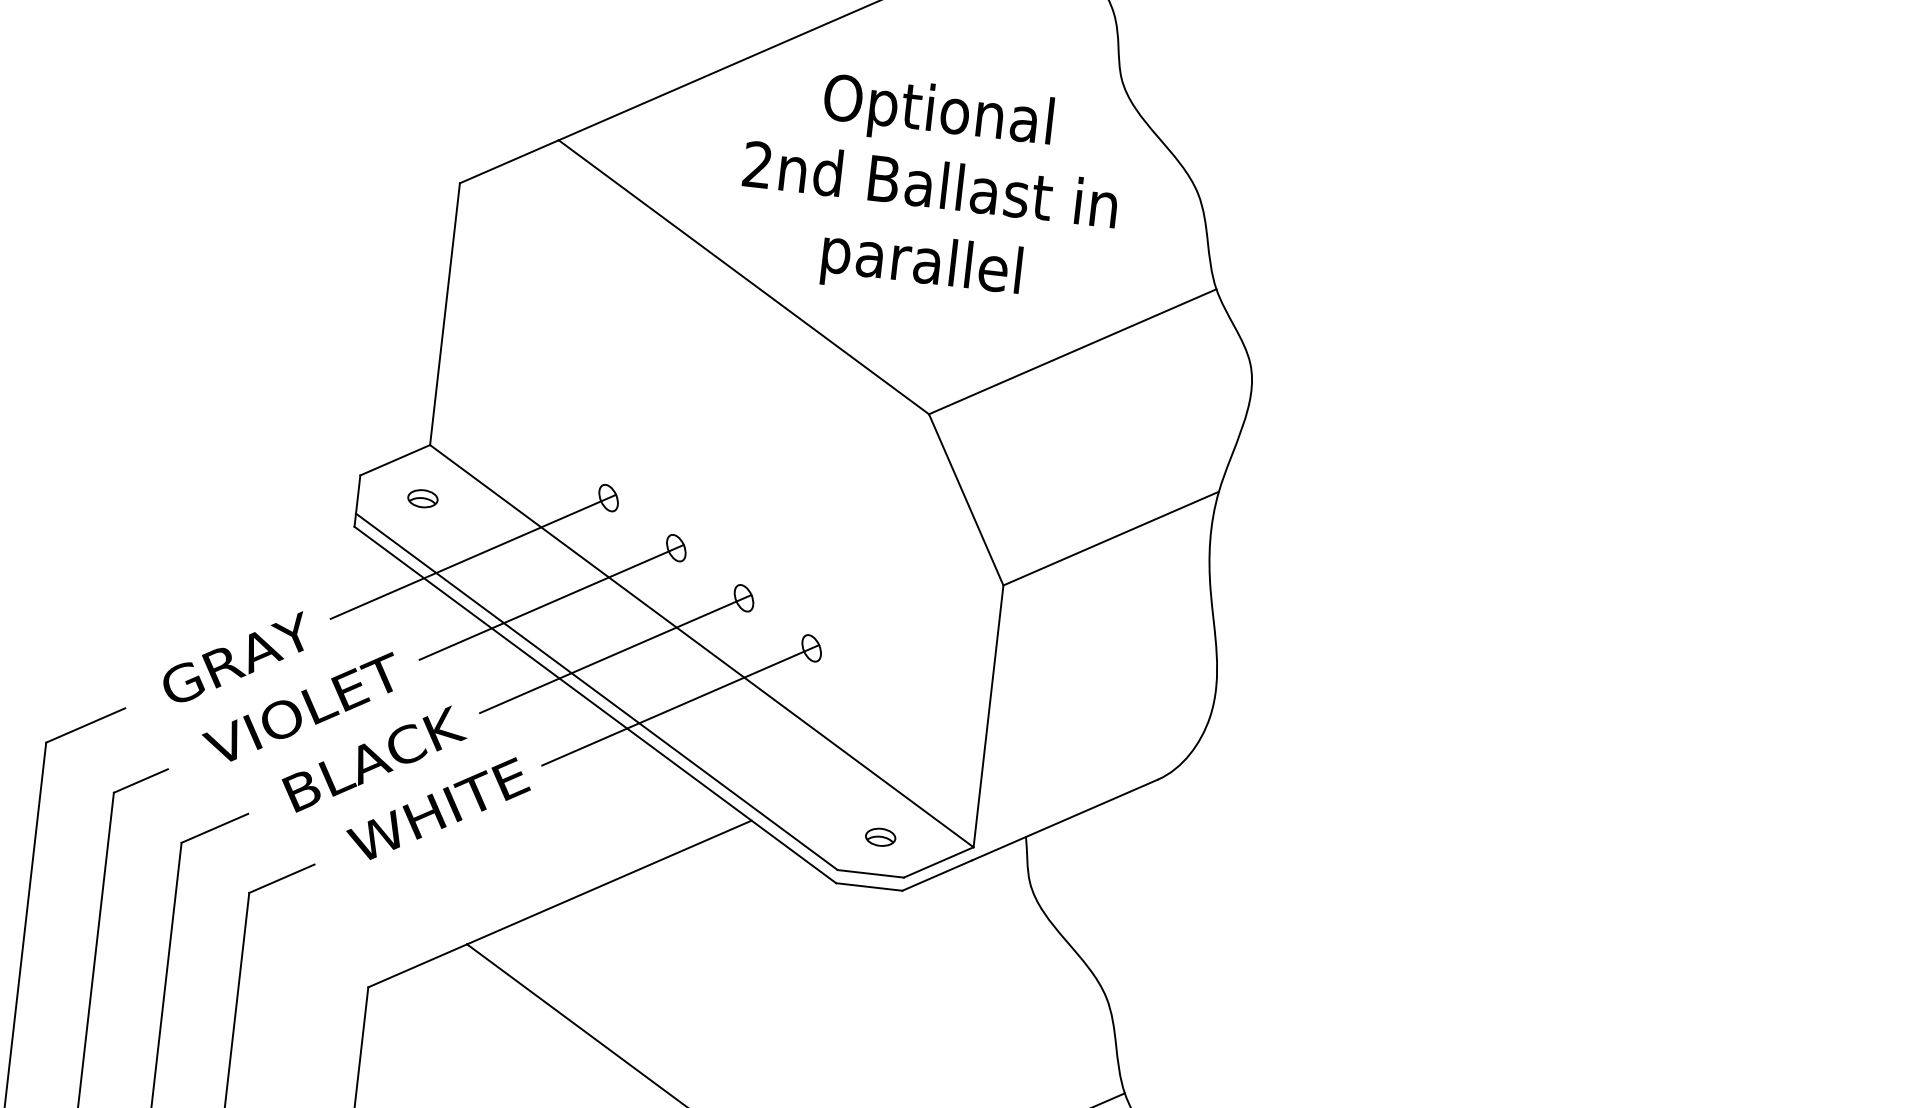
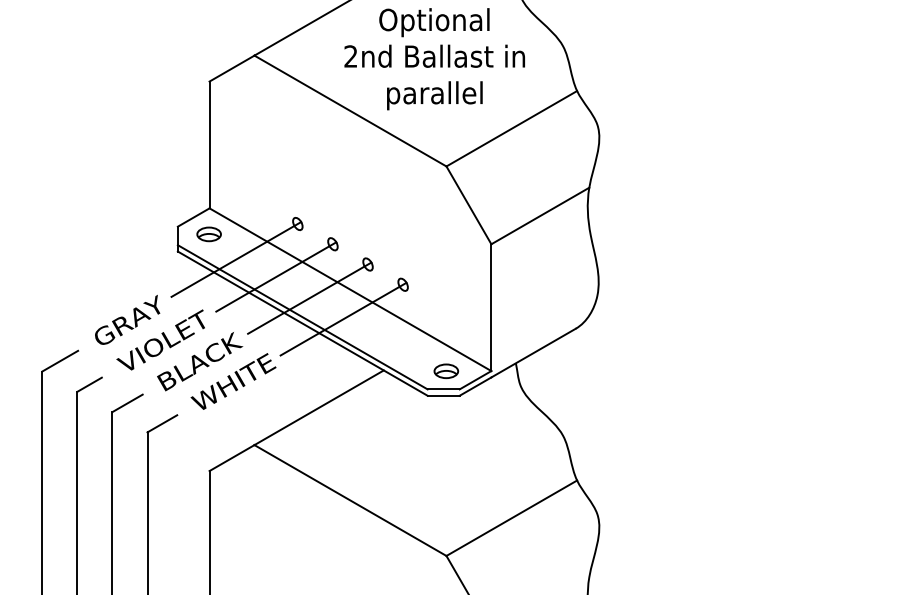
part: (421, 498) -> (208, 234), size x1.67
part: (880, 837) -> (446, 371), size x1.67

